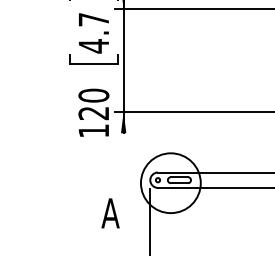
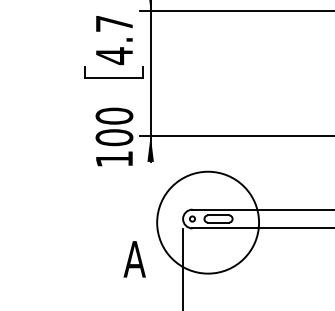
text: (93, 113) -> (114, 137), 120 -> 100
circle: (170, 183) -> (207, 222), size x1.4

